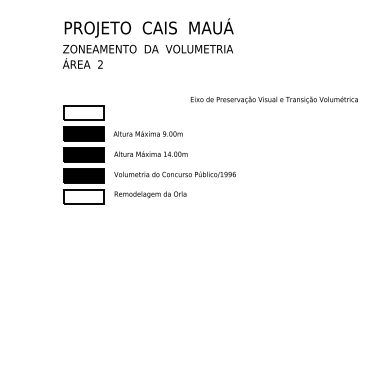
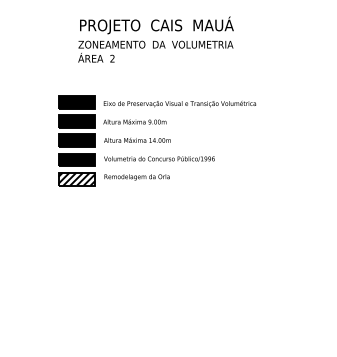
text: (147, 43) -> (155, 39), moved
text: (273, 100) -> (179, 104), moved
fill: (84, 112) -> (76, 102), added
hatch: (84, 196) -> (76, 178), added

